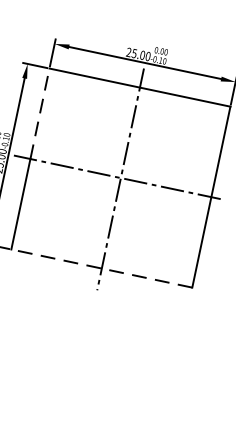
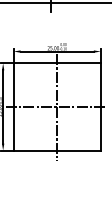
line: (39, 114) -> (13, 85), dashed -> solid
line: (102, 268) -> (57, 150), dashed -> solid

